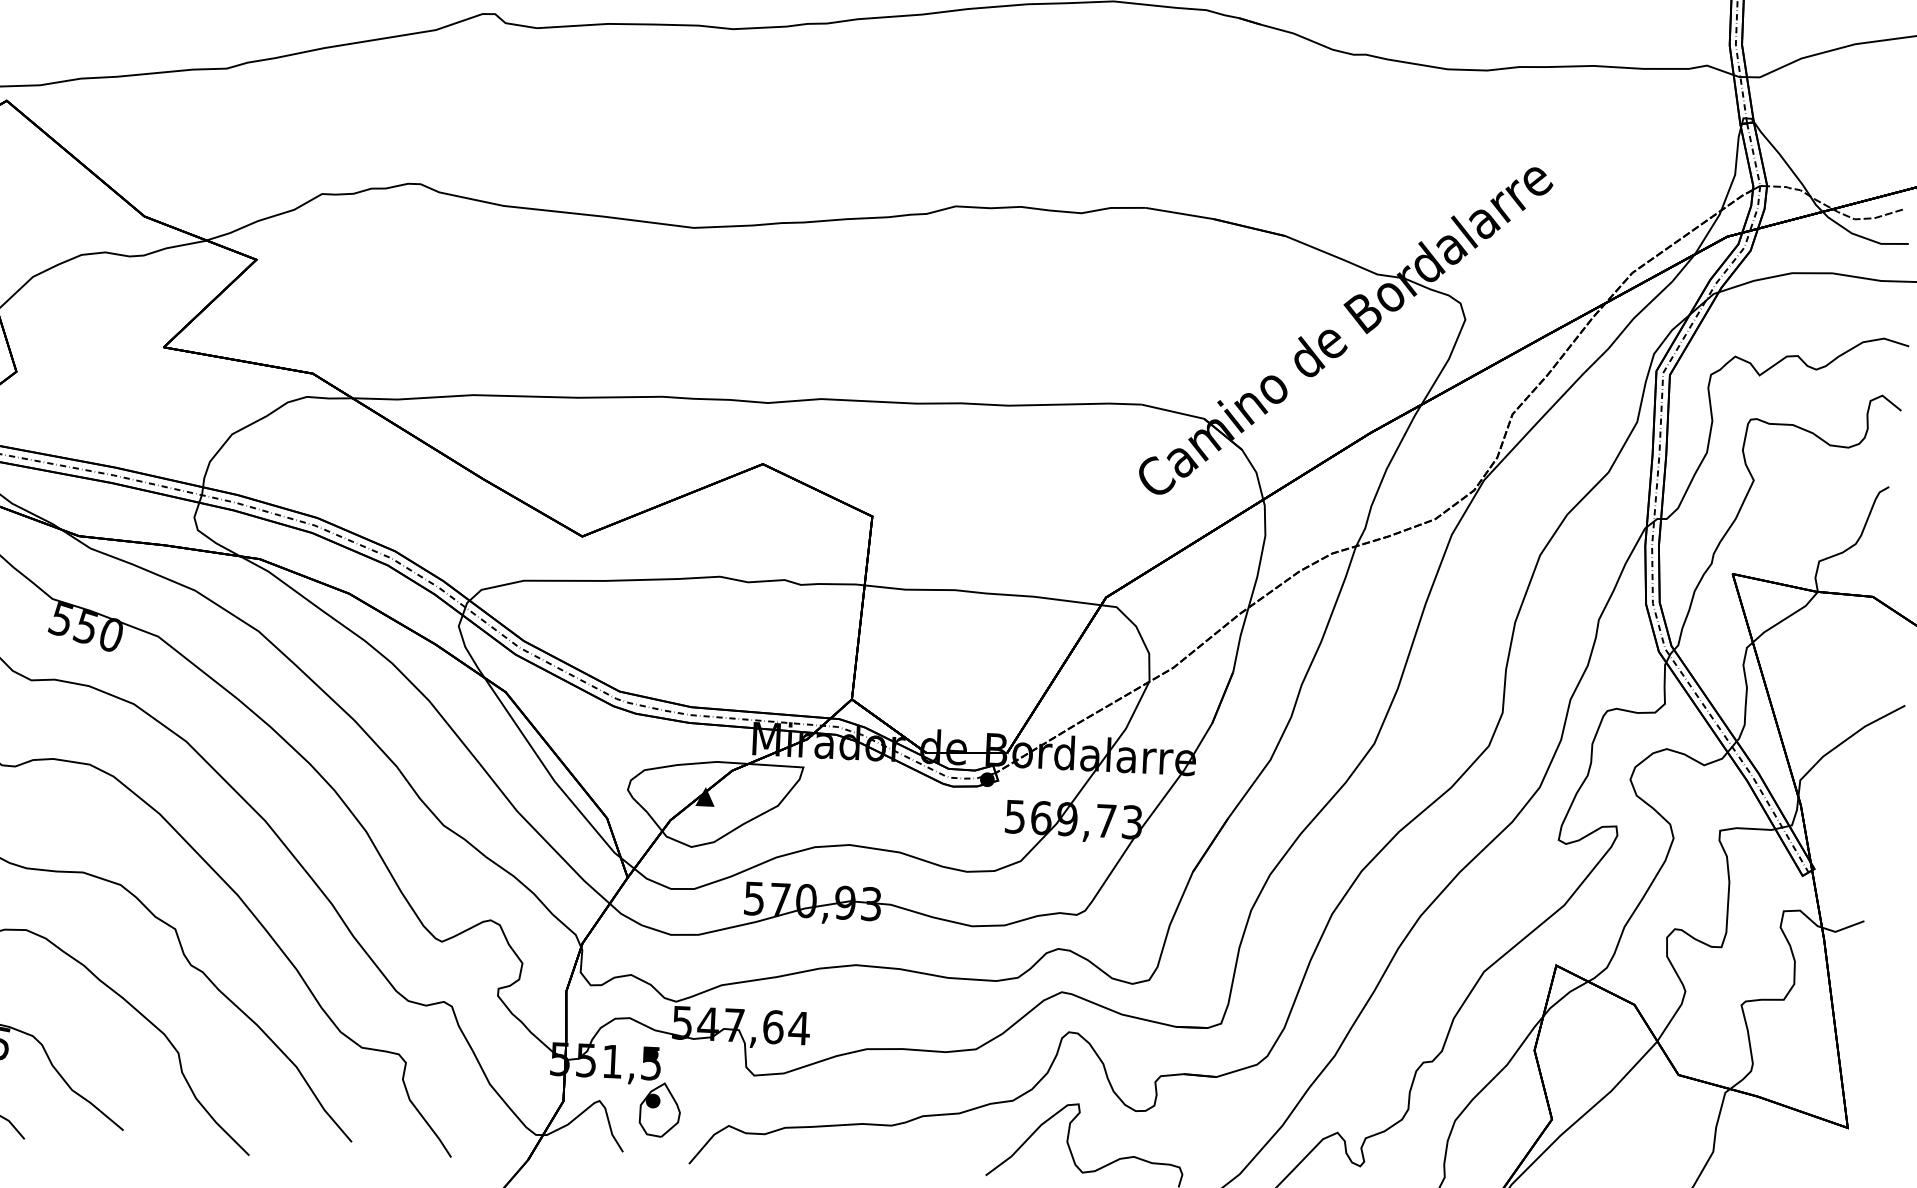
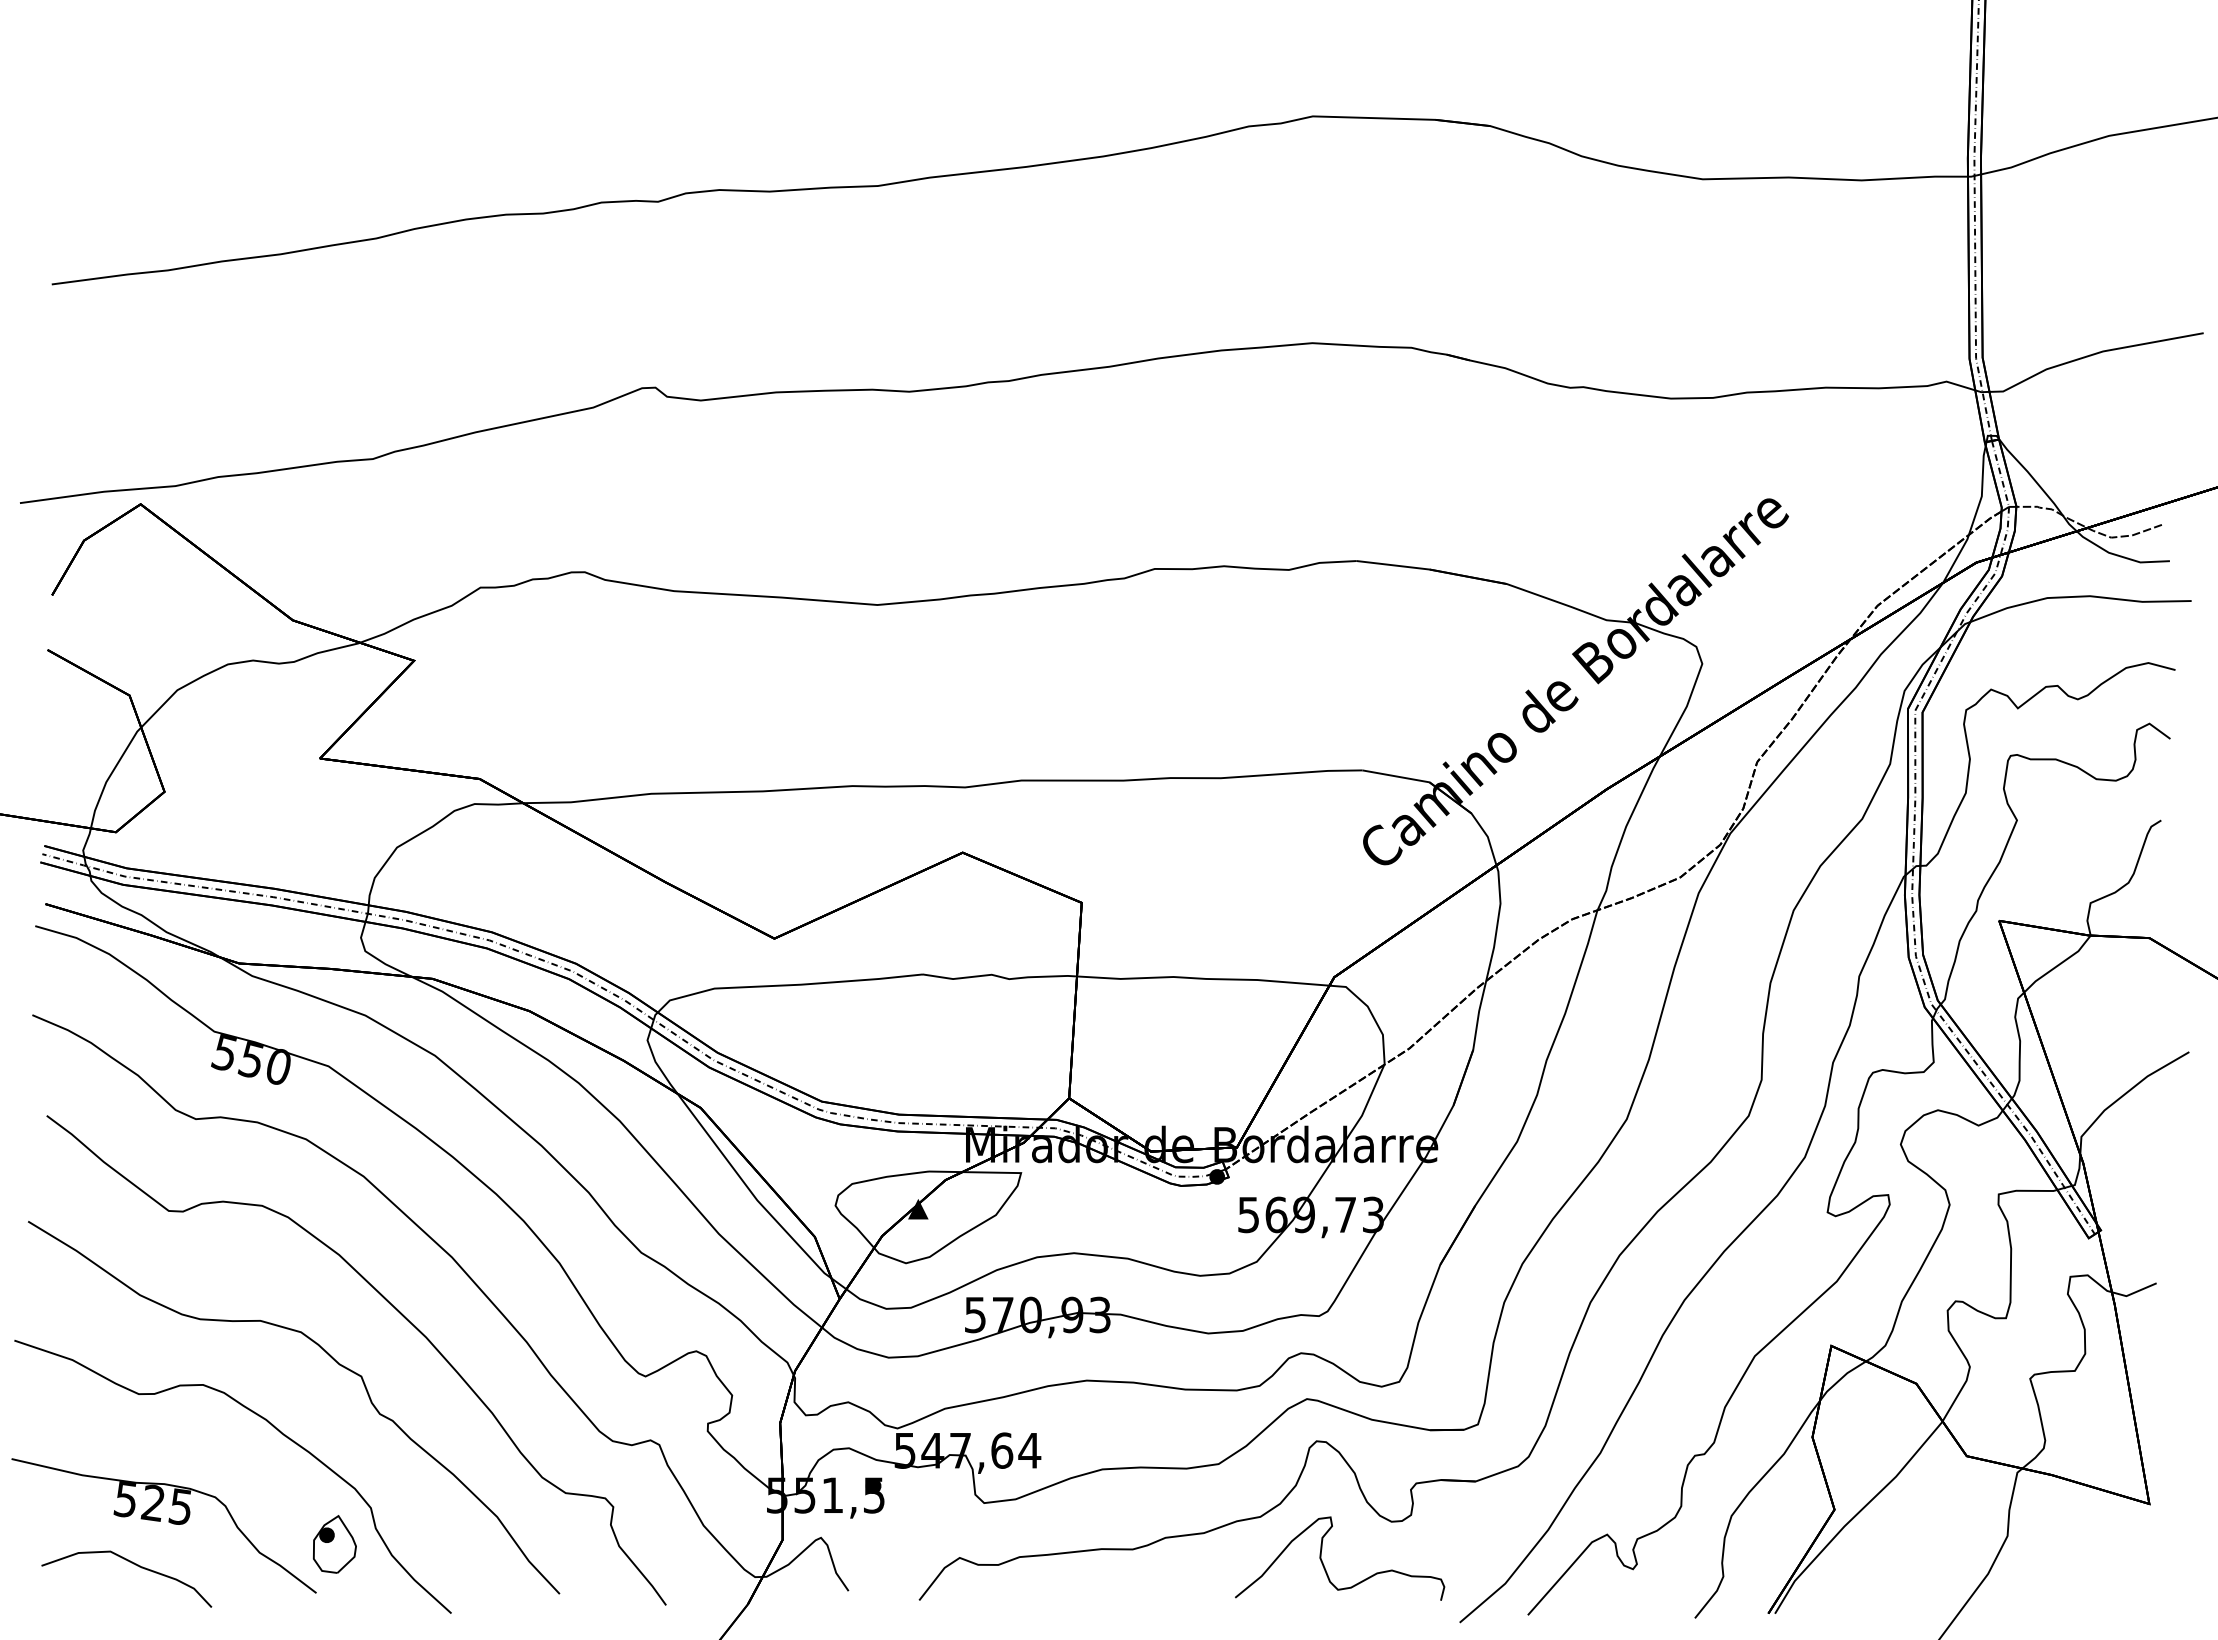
part: (659, 1110) -> (334, 1544), moved

